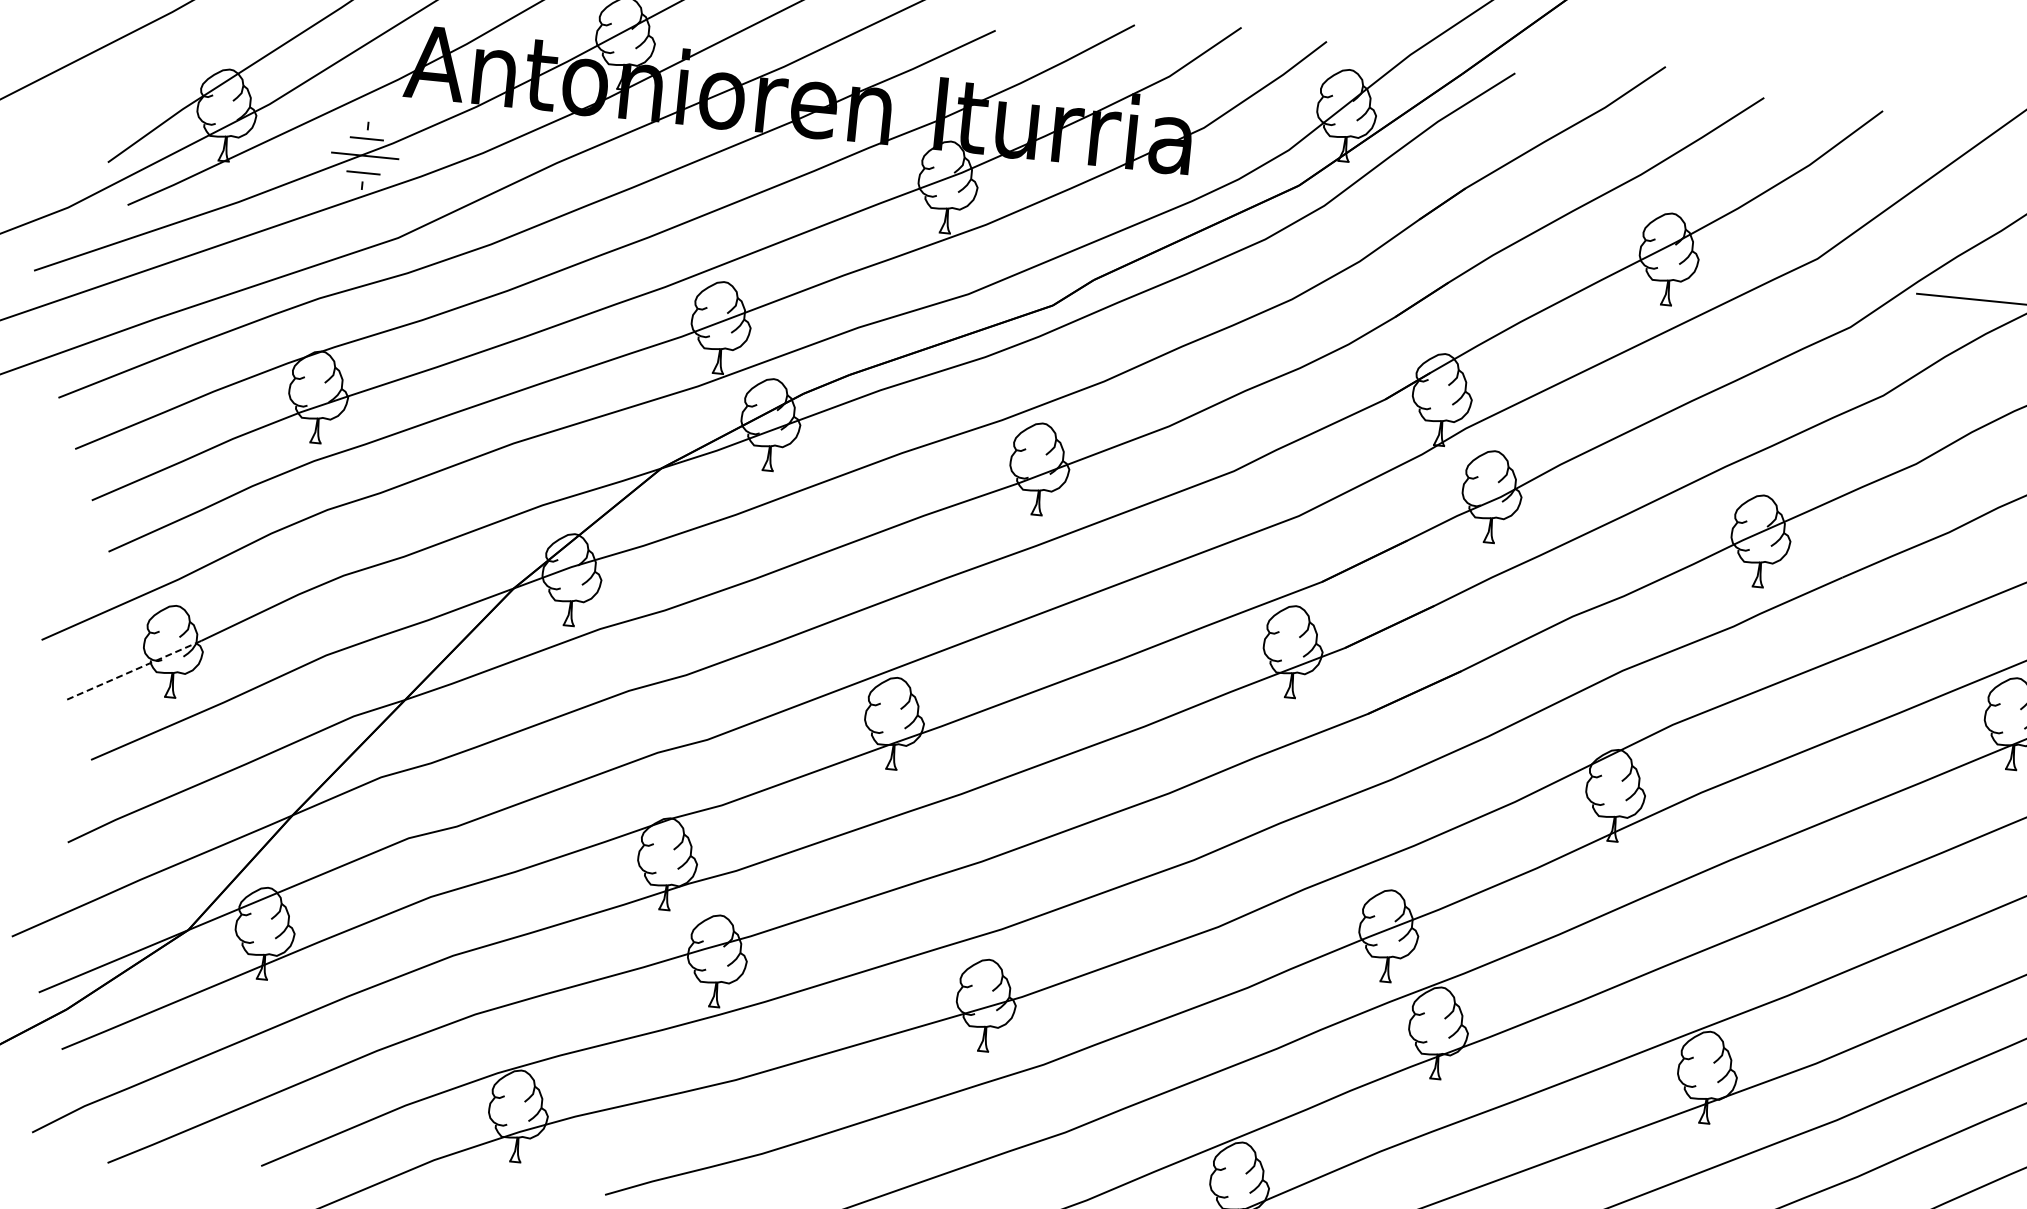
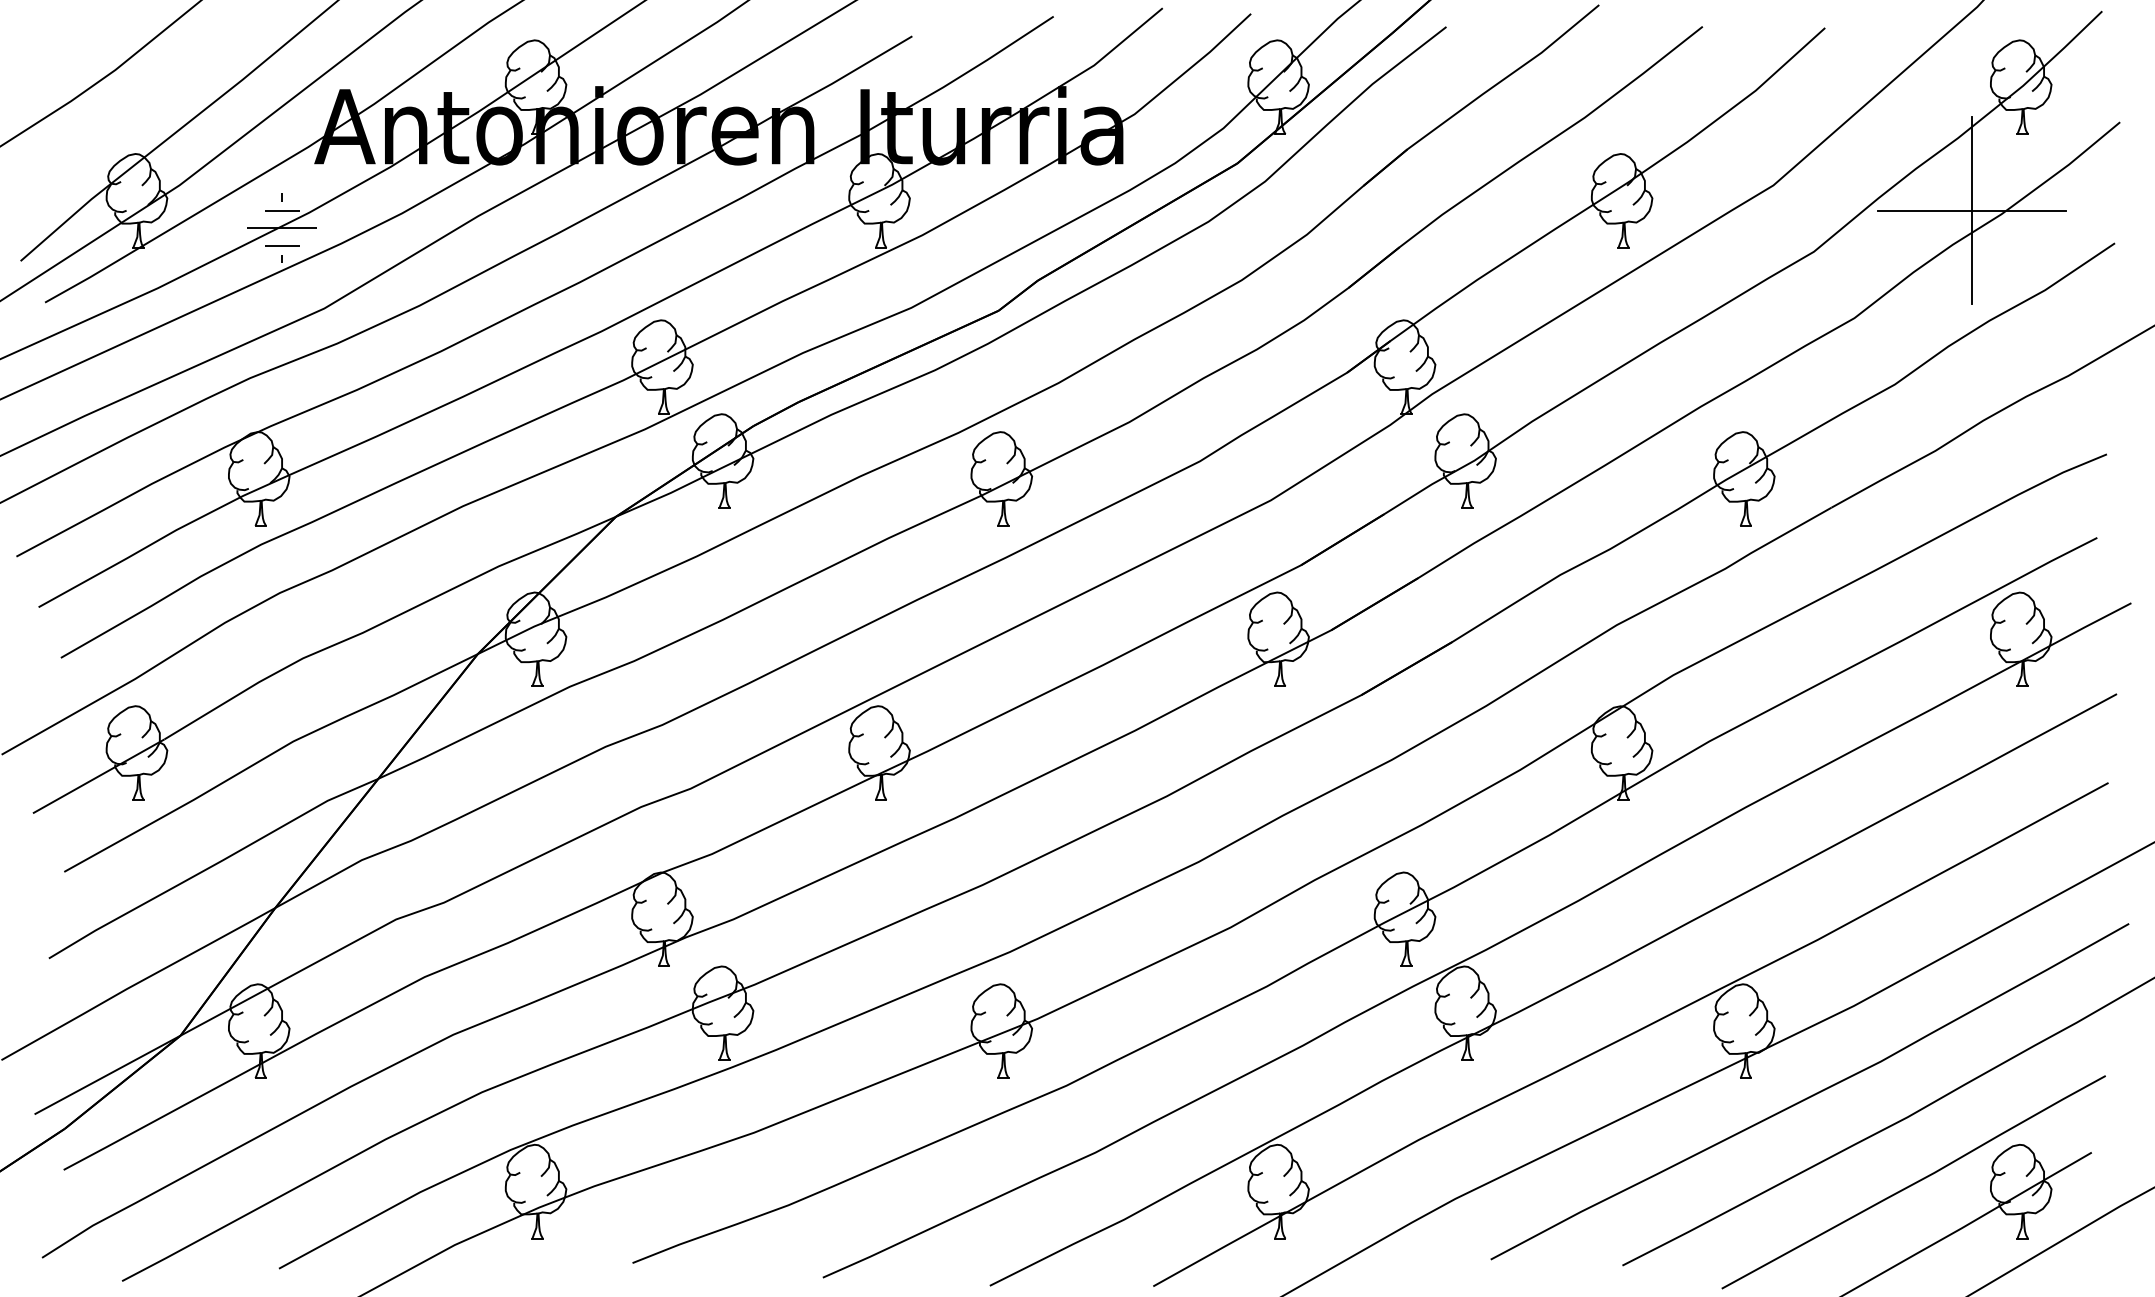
line: (2008, 302) -> (1972, 210), added
line: (133, 670) -> (98, 776), dashed -> solid

